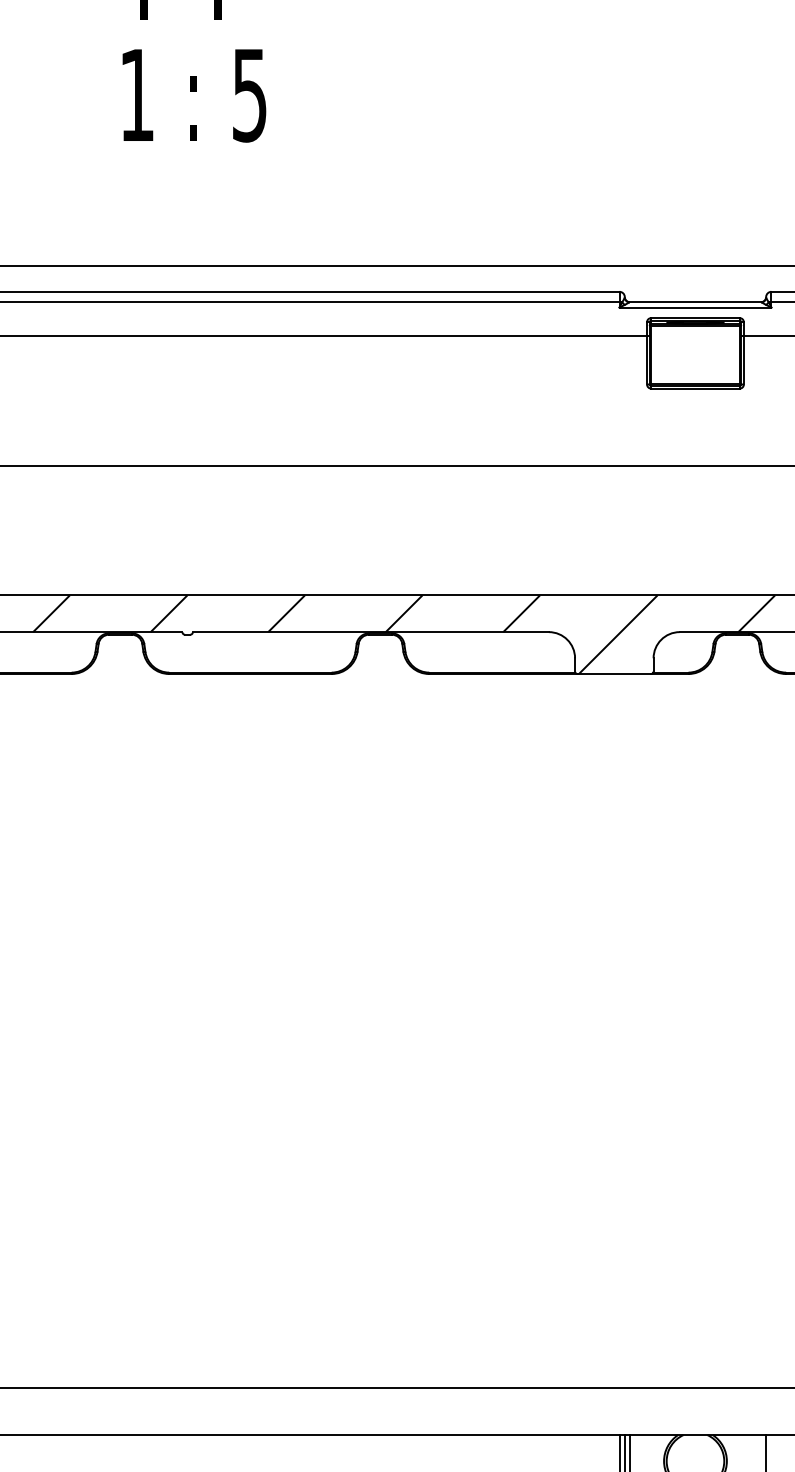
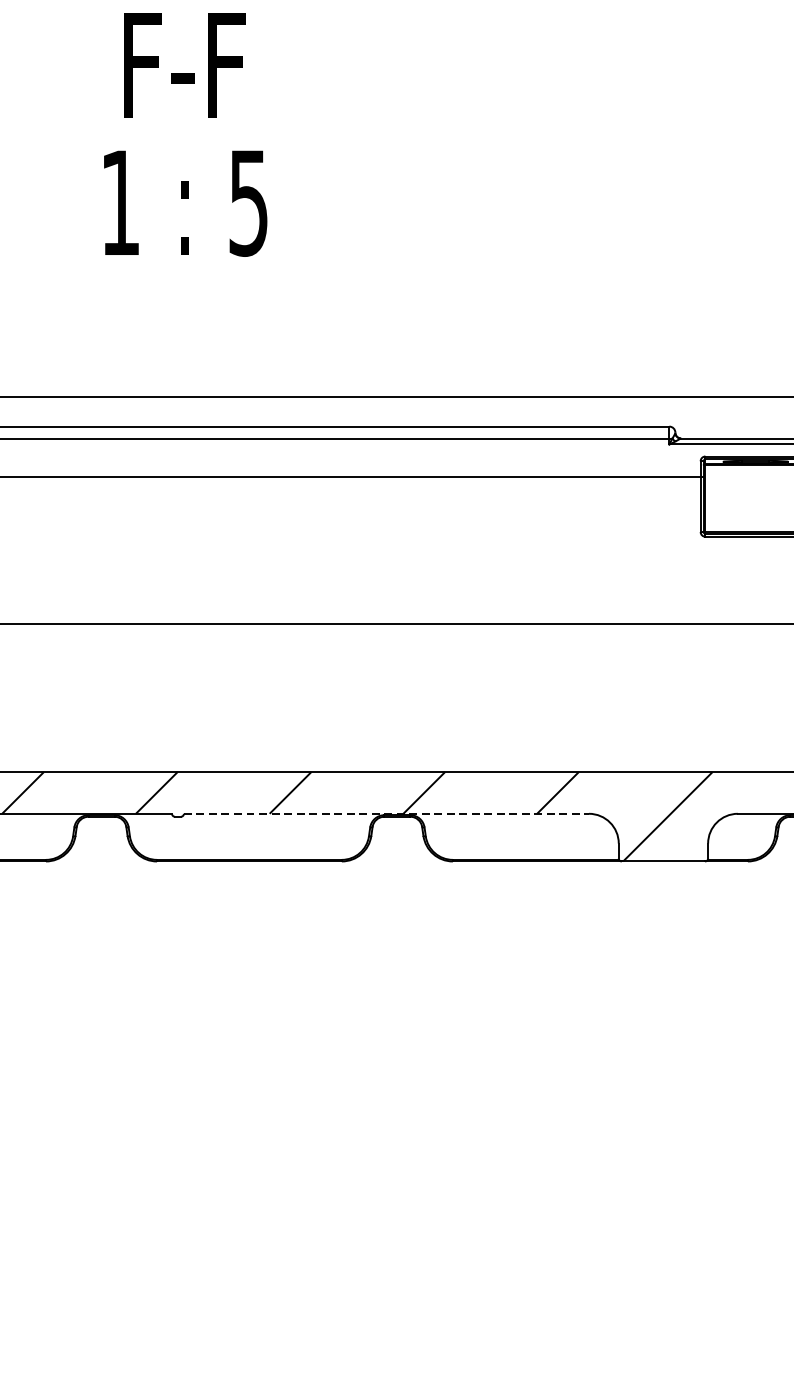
line: (370, 632) -> (386, 814), solid -> dashed

